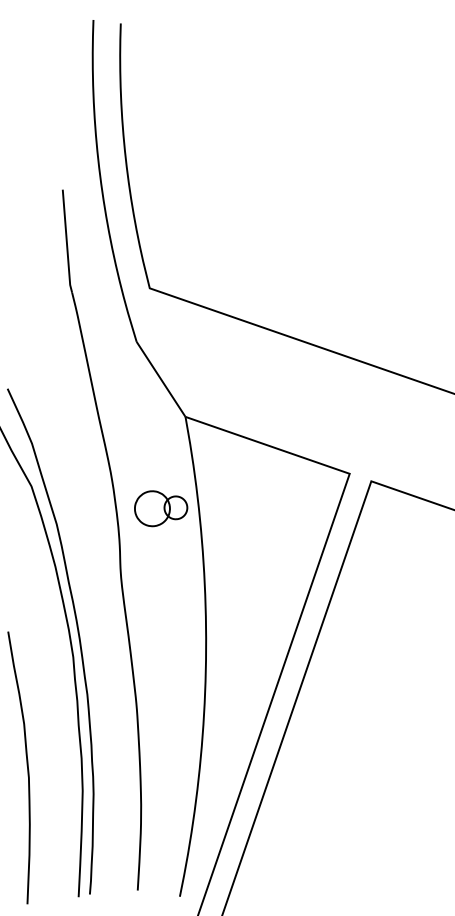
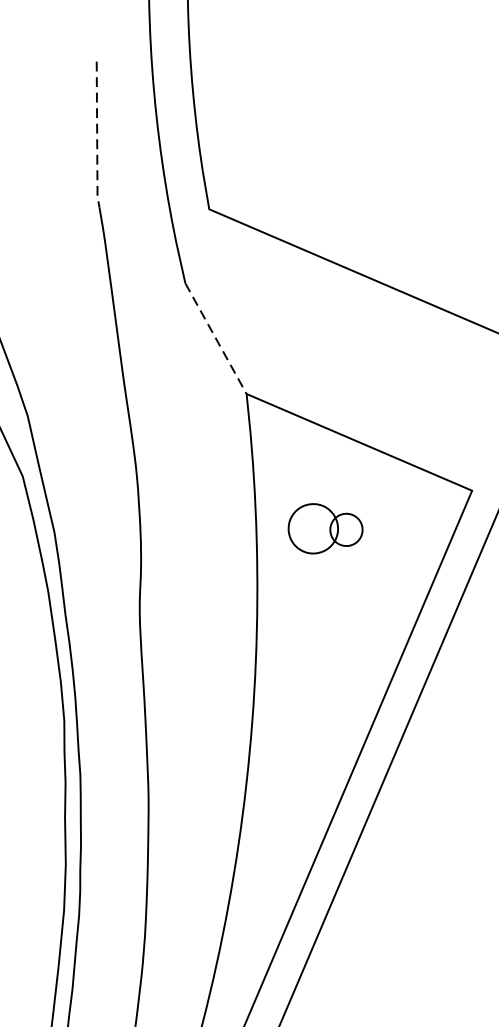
line: (66, 242) -> (96, 136), solid -> dashed
line: (161, 379) -> (216, 338), solid -> dashed
part: (161, 508) -> (326, 529), moved

